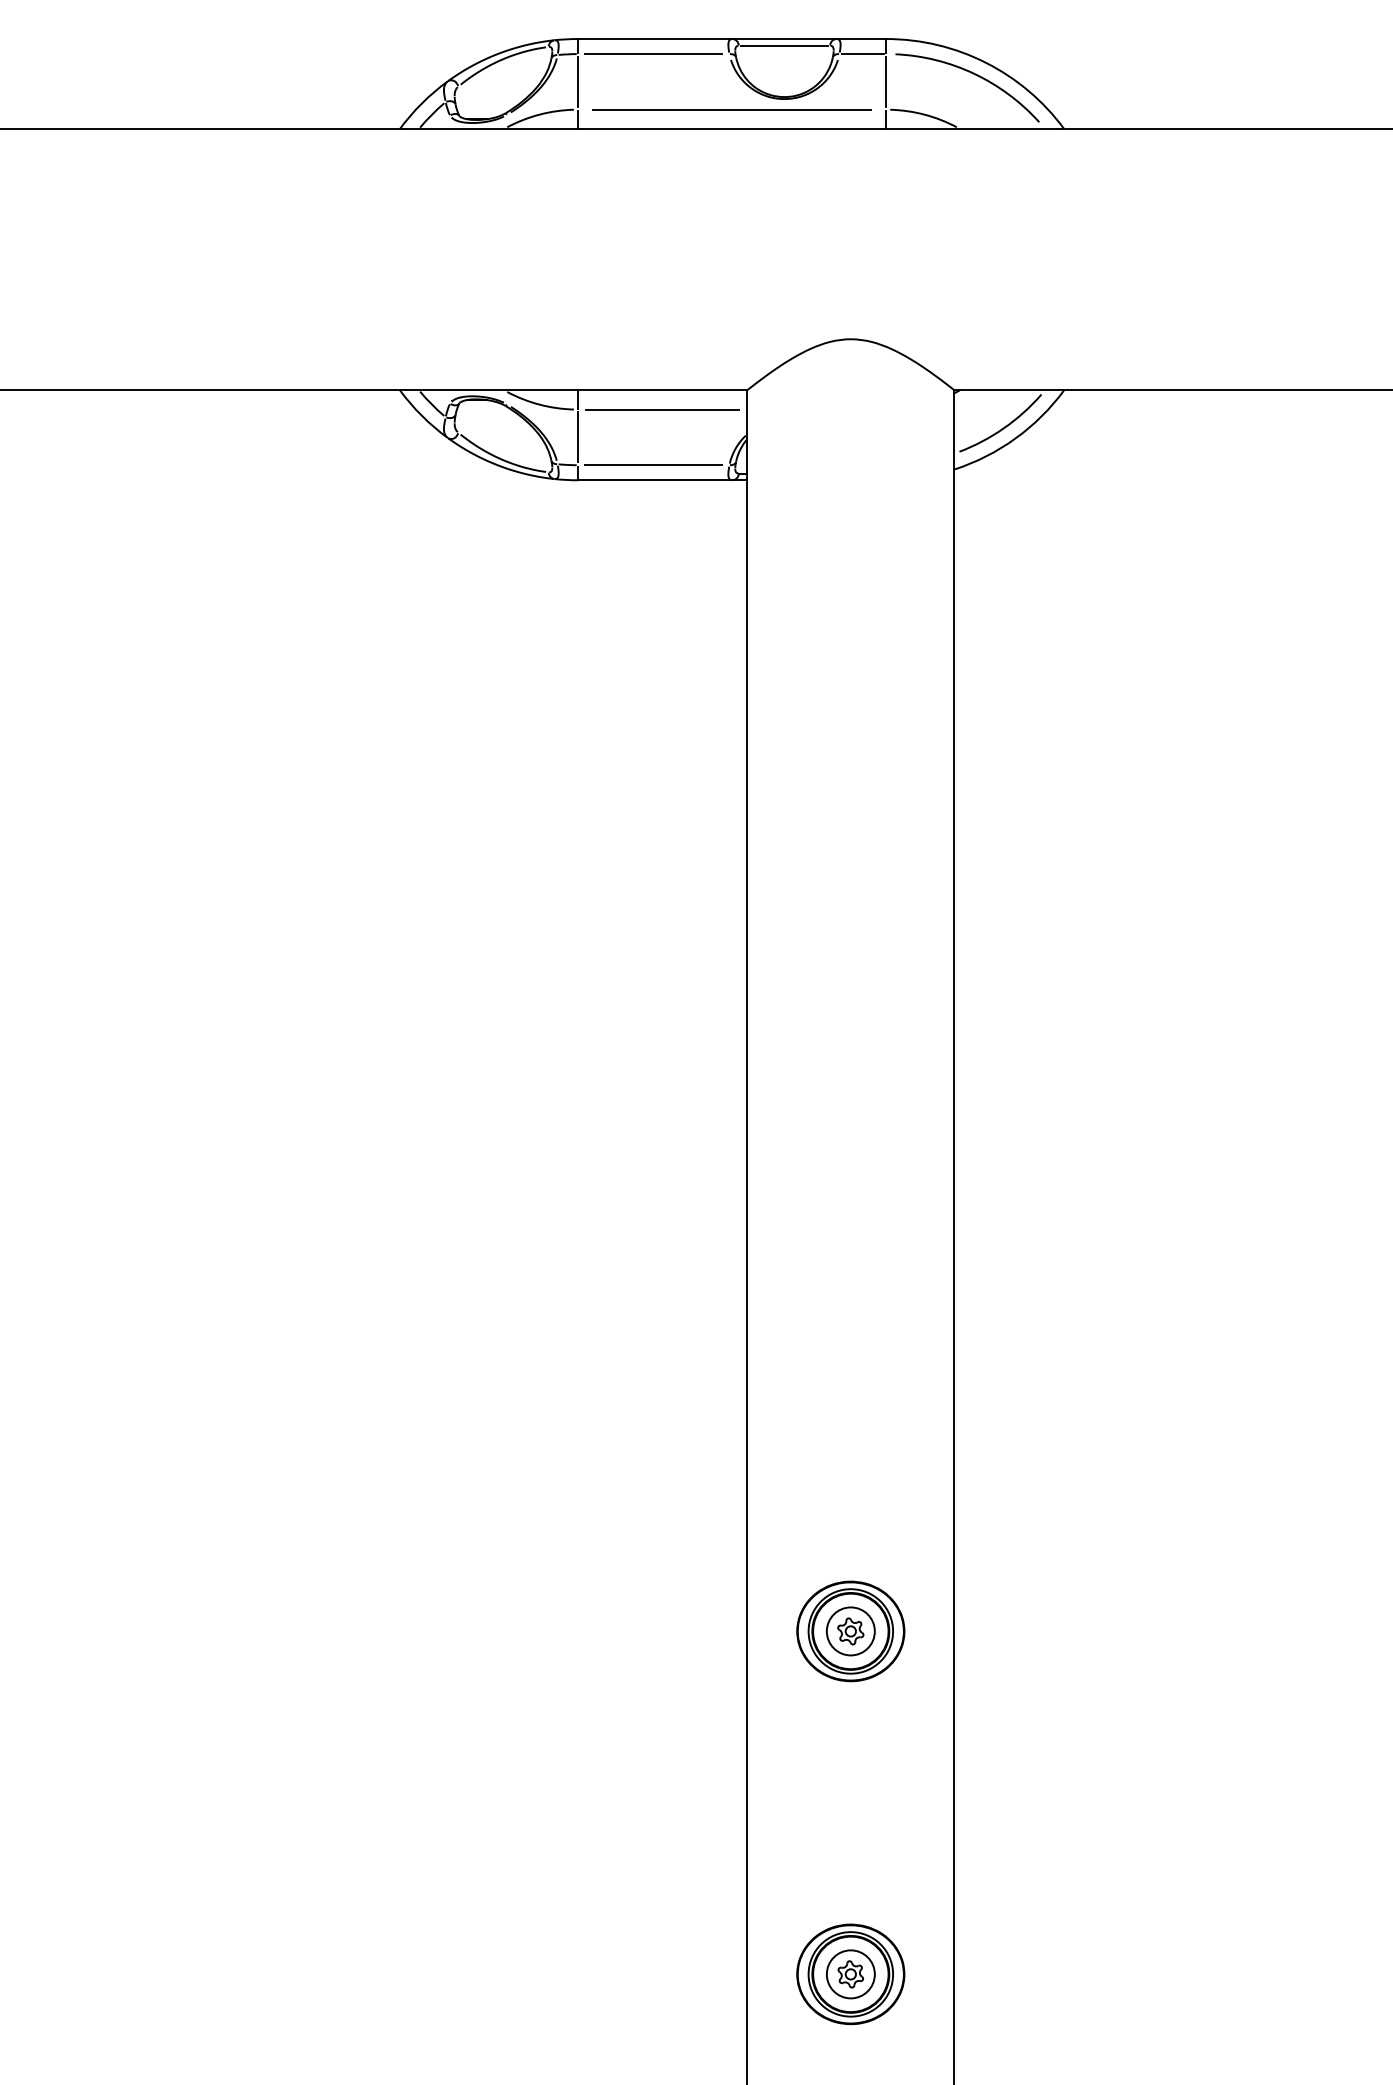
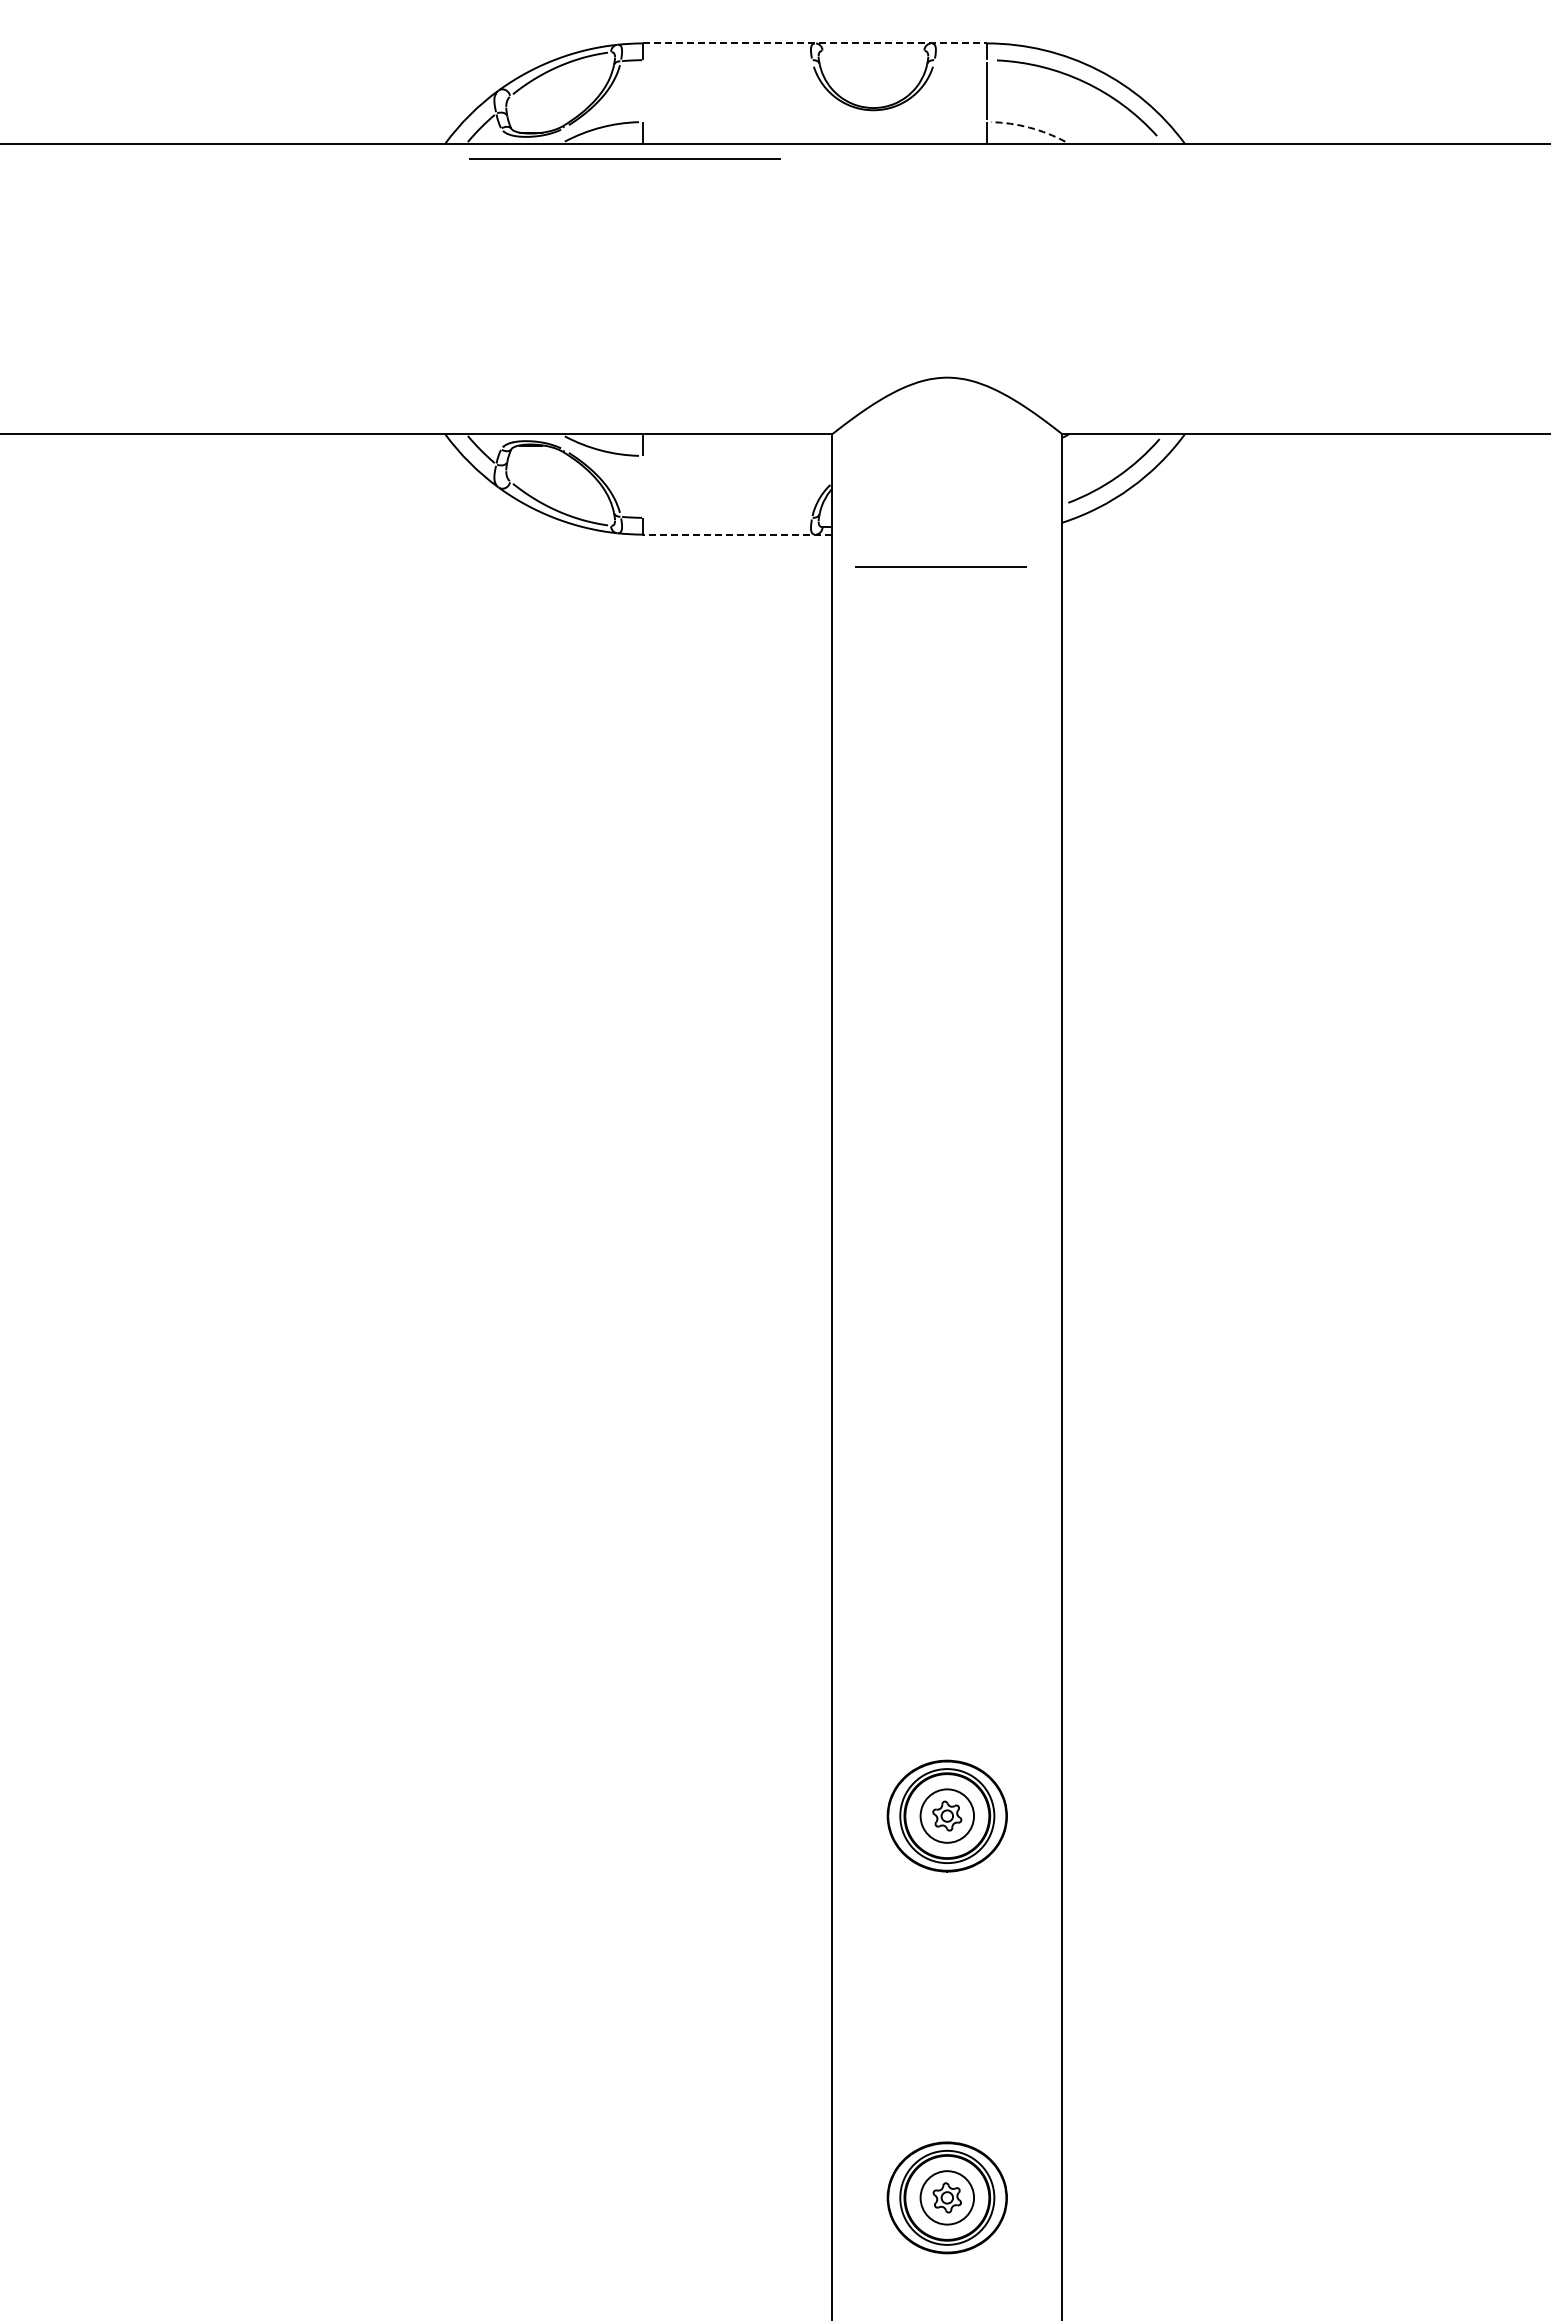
line: (732, 39) -> (815, 43), solid -> dashed
line: (784, 45) -> (873, 50), removed
line: (653, 54) -> (727, 60), removed
line: (862, 54) -> (960, 60), removed
line: (577, 82) -> (643, 91), removed
line: (731, 109) -> (624, 158), moved
arc: (924, 114) -> (1029, 127), solid -> dashed
line: (662, 409) -> (940, 566), moved
line: (577, 437) -> (643, 486), removed
line: (653, 464) -> (727, 517), removed
line: (662, 480) -> (737, 534), solid -> dashed

